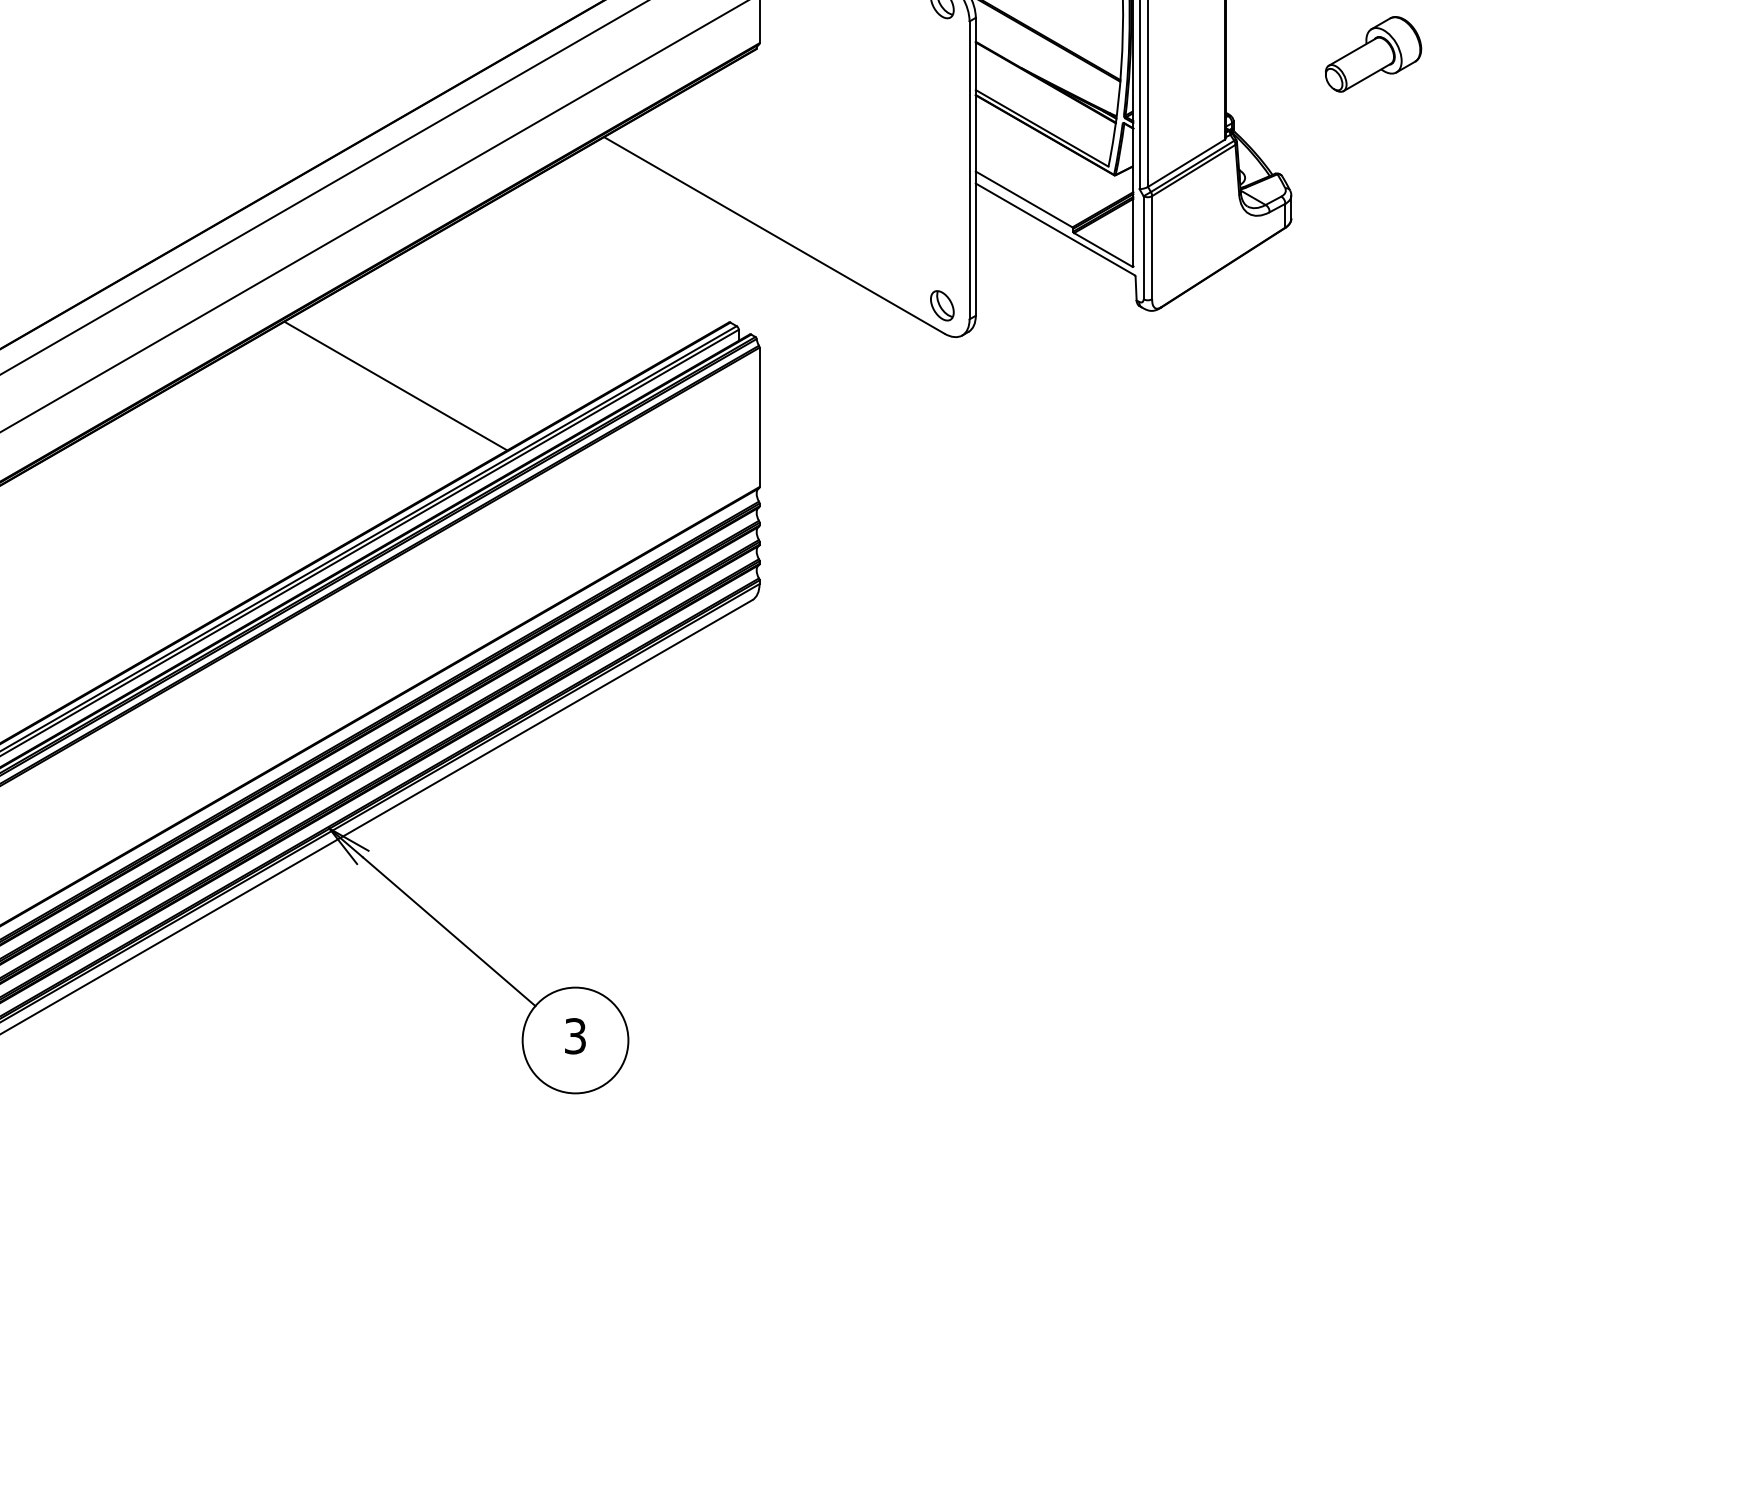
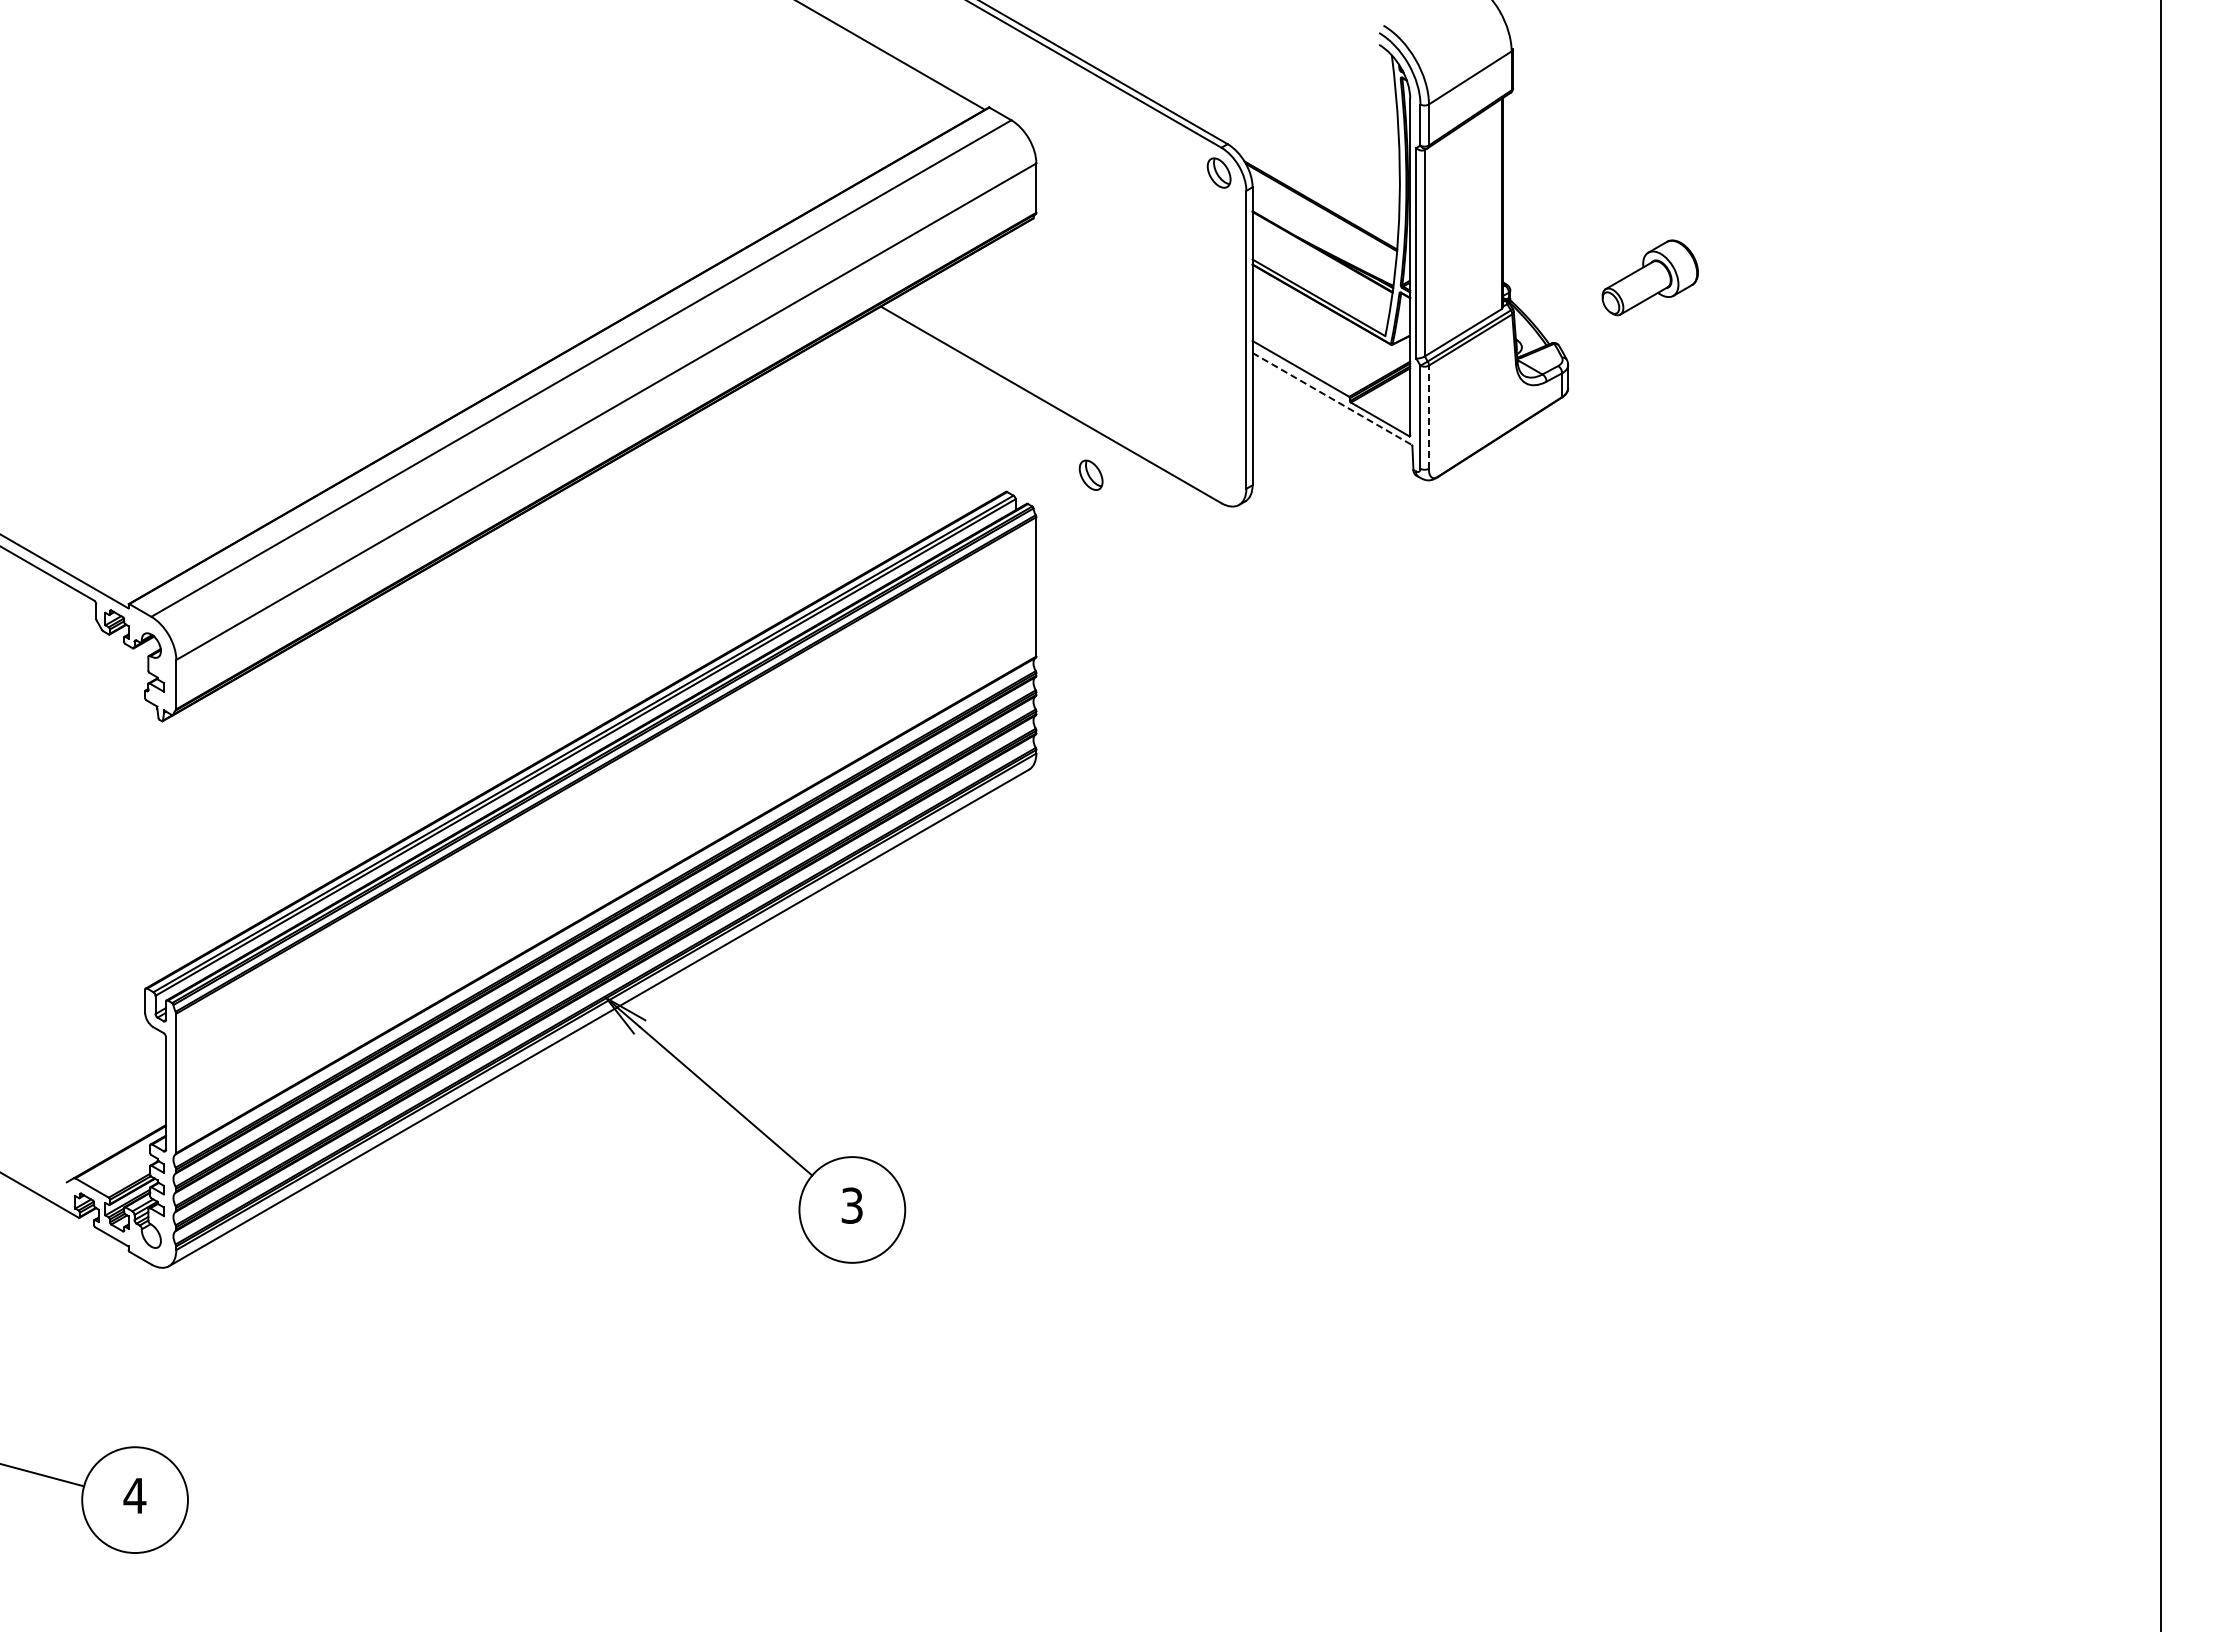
part: (1372, 54) -> (1649, 277), moved
line: (1055, 229) -> (1332, 398), solid -> dashed
line: (1151, 248) -> (1428, 417), solid -> dashed
part: (941, 305) -> (1090, 474), moved
line: (395, 386) -> (672, 555), removed

